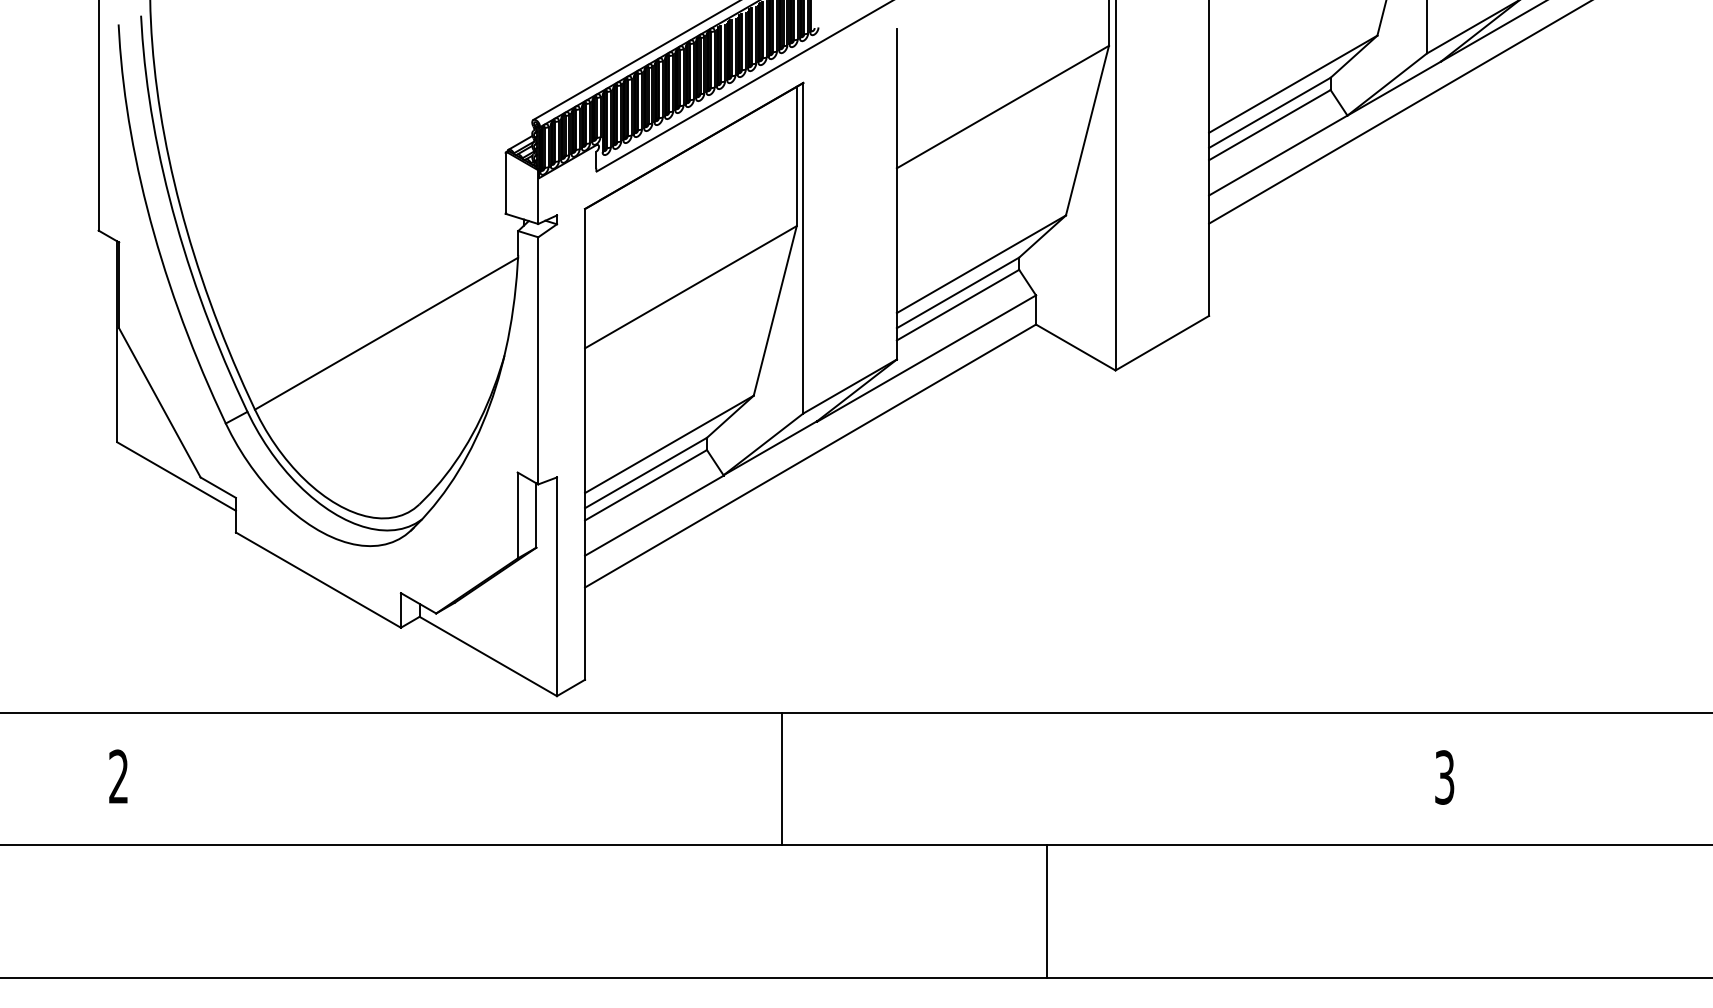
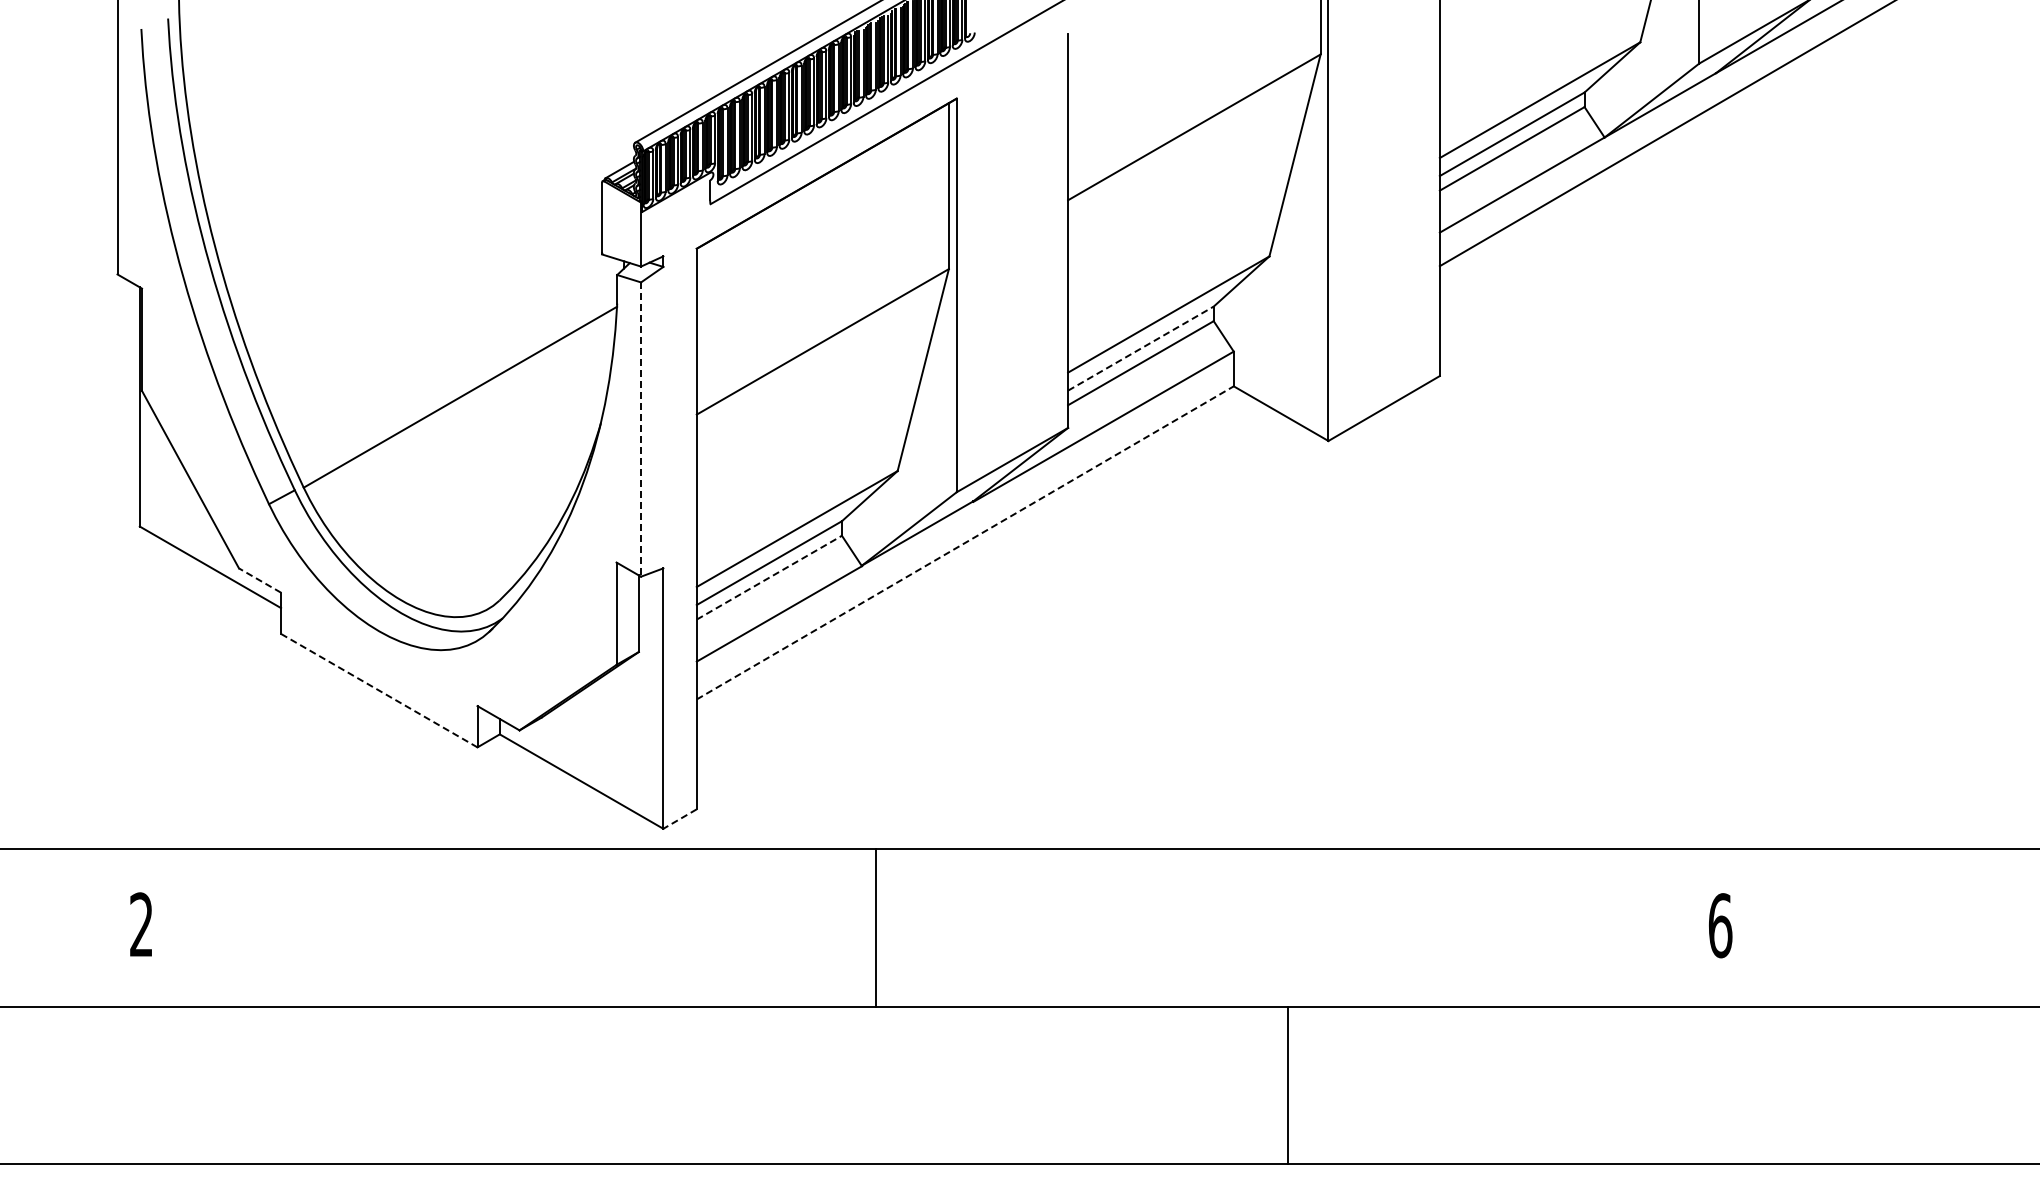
line: (958, 292) -> (1141, 348), solid -> dashed
line: (538, 361) -> (641, 430), solid -> dashed
line: (810, 455) -> (965, 542), solid -> dashed
line: (646, 485) -> (769, 577), solid -> dashed
line: (217, 487) -> (259, 580), solid -> dashed
line: (318, 580) -> (379, 690), solid -> dashed
line: (570, 688) -> (679, 819), solid -> dashed
text: (1444, 777) -> (1720, 925), 3 -> 6
line: (782, 779) -> (876, 927), moved
line: (1046, 911) -> (1287, 1085), moved

